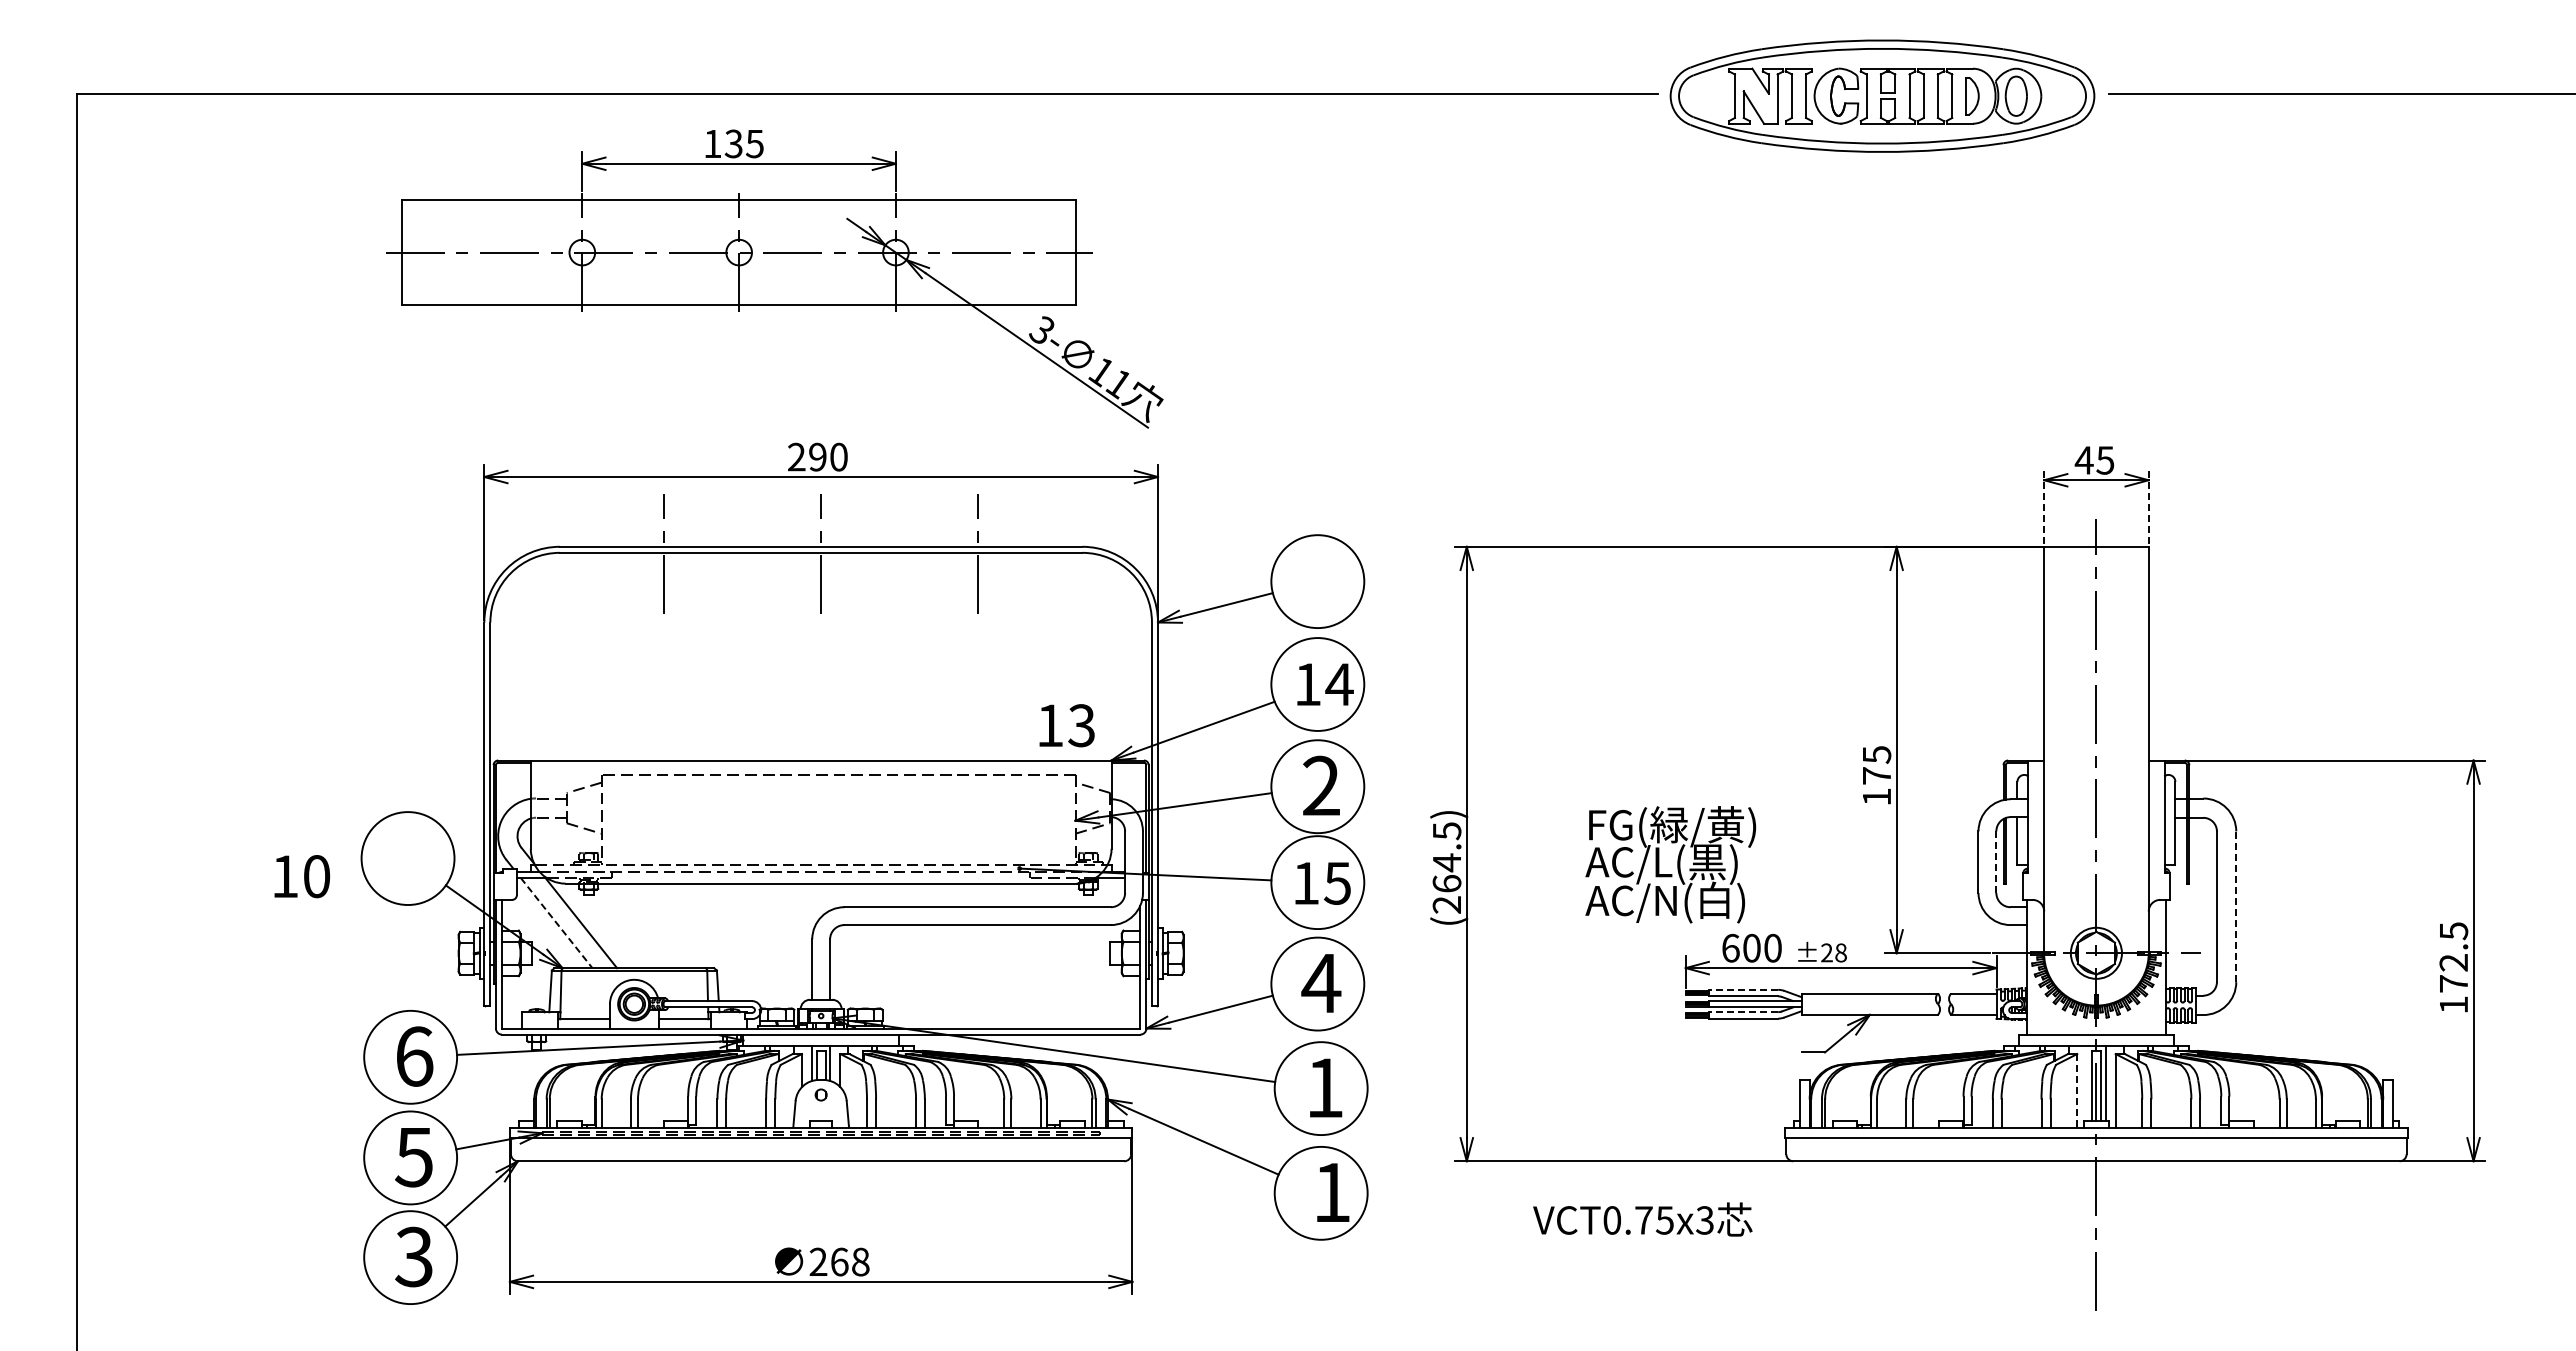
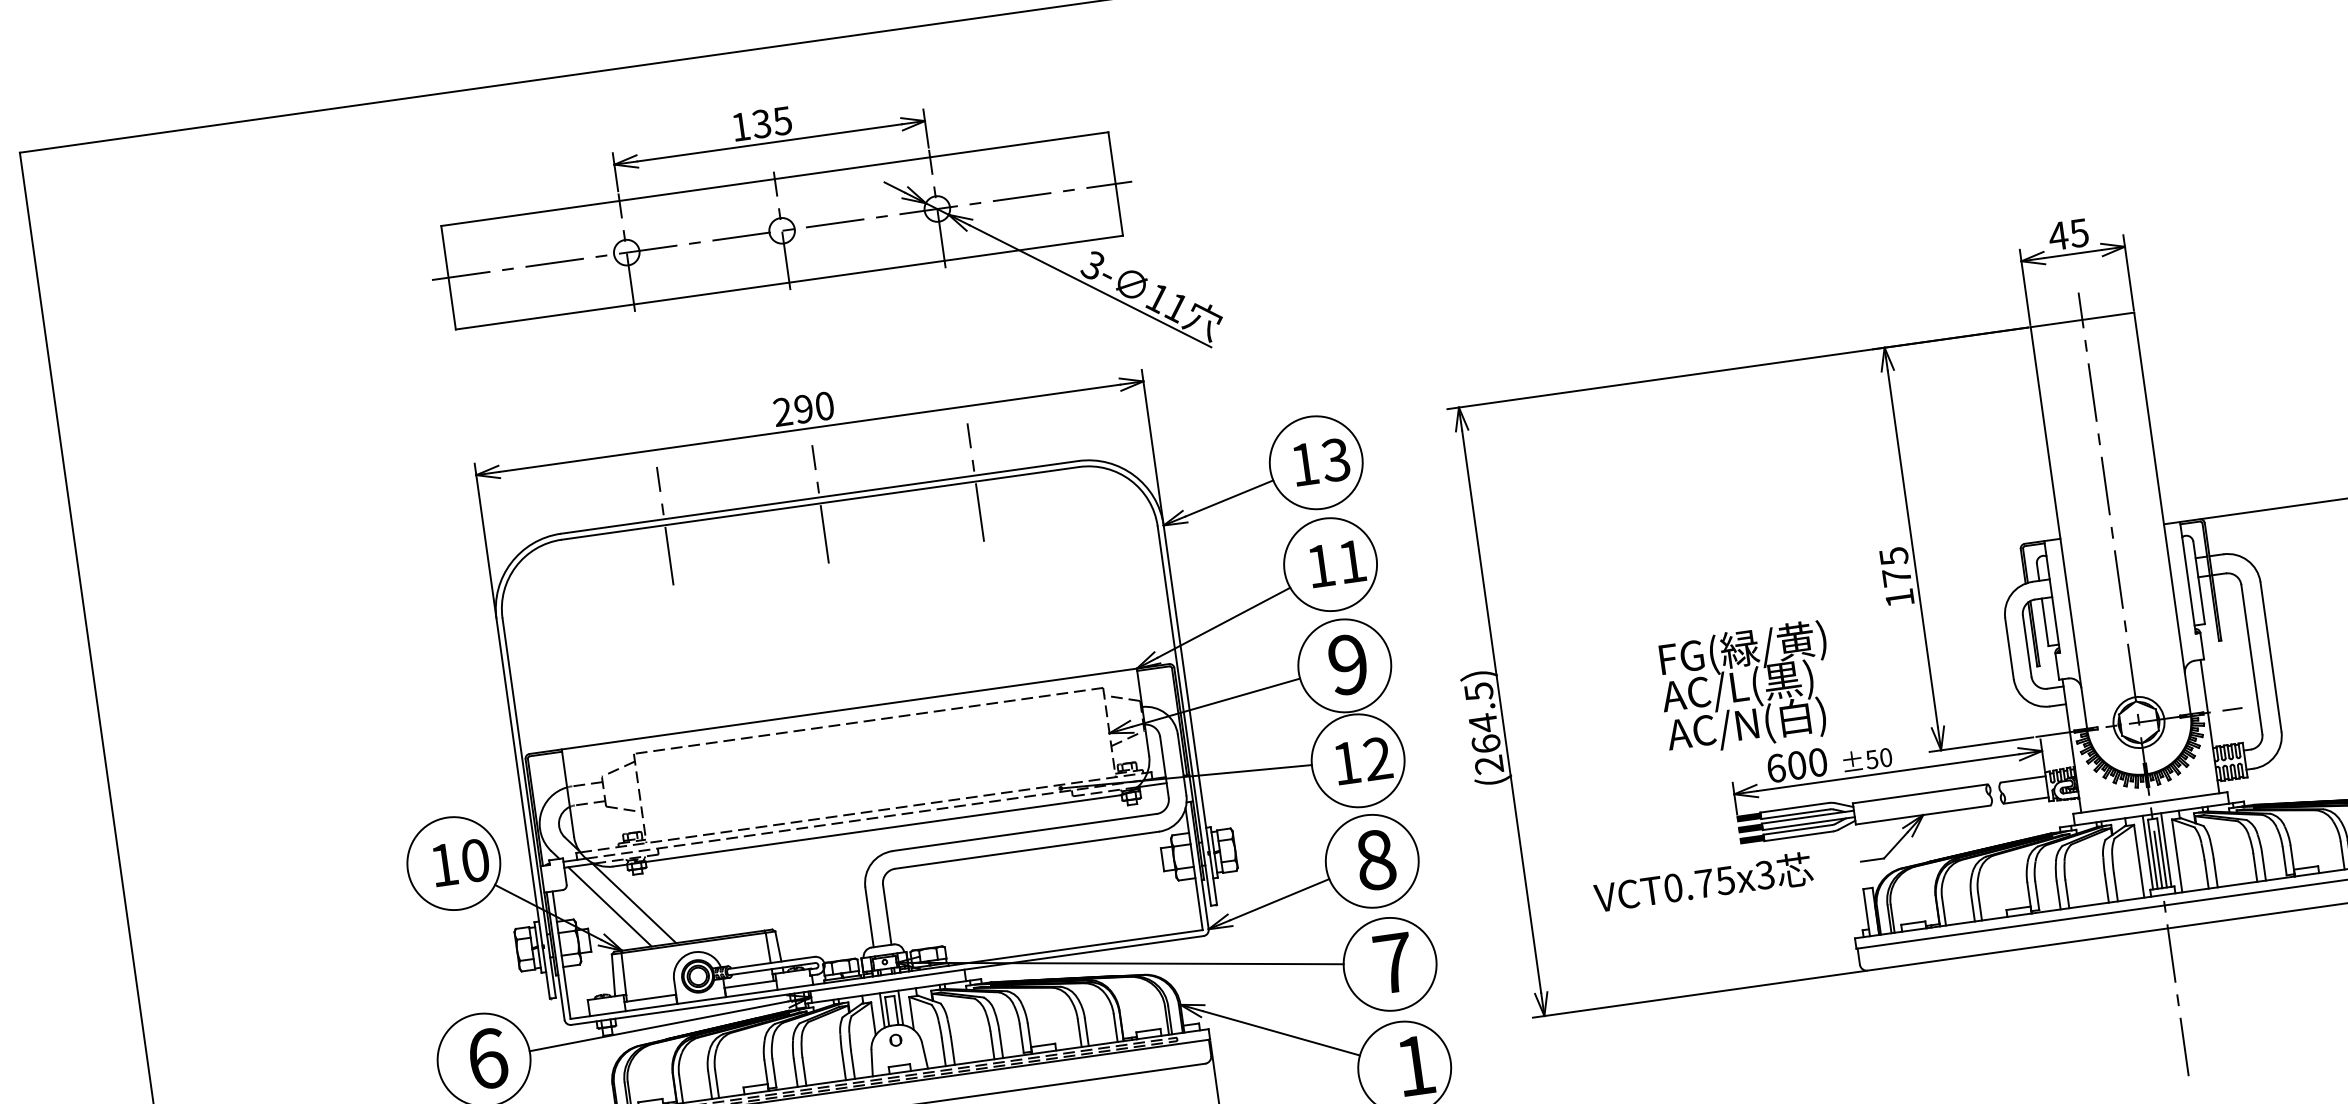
part: (774, 278) -> (820, 251), moved
line: (2044, 506) -> (2025, 287), dashed -> solid
line: (2148, 506) -> (2128, 272), dashed -> solid
text: (1339, 684) -> (1352, 561), 14 -> 11
text: (1066, 725) -> (1320, 462), moved
text: (1321, 786) -> (1348, 665), 2 -> 9
line: (1996, 862) -> (2027, 646), dashed -> solid
text: (1670, 864) -> (1746, 687), moved
text: (301, 876) -> (460, 862), moved
text: (1337, 882) -> (1377, 757), 15 -> 12
line: (2236, 906) -> (2271, 656), dashed -> solid
line: (556, 923) -> (609, 907), dashed -> solid
text: (1833, 952) -> (1878, 758), ±28 -> ±50
text: (1321, 983) -> (1375, 860), 4 -> 8
line: (1743, 989) -> (1794, 807), dashed -> solid
line: (1743, 1012) -> (1797, 830), dashed -> solid
line: (2087, 1083) -> (2148, 852), added
text: (1325, 1087) -> (1394, 962), 1 -> 7
line: (2077, 1090) -> (2139, 860), dashed -> solid
text: (1642, 1219) -> (1703, 882), moved

